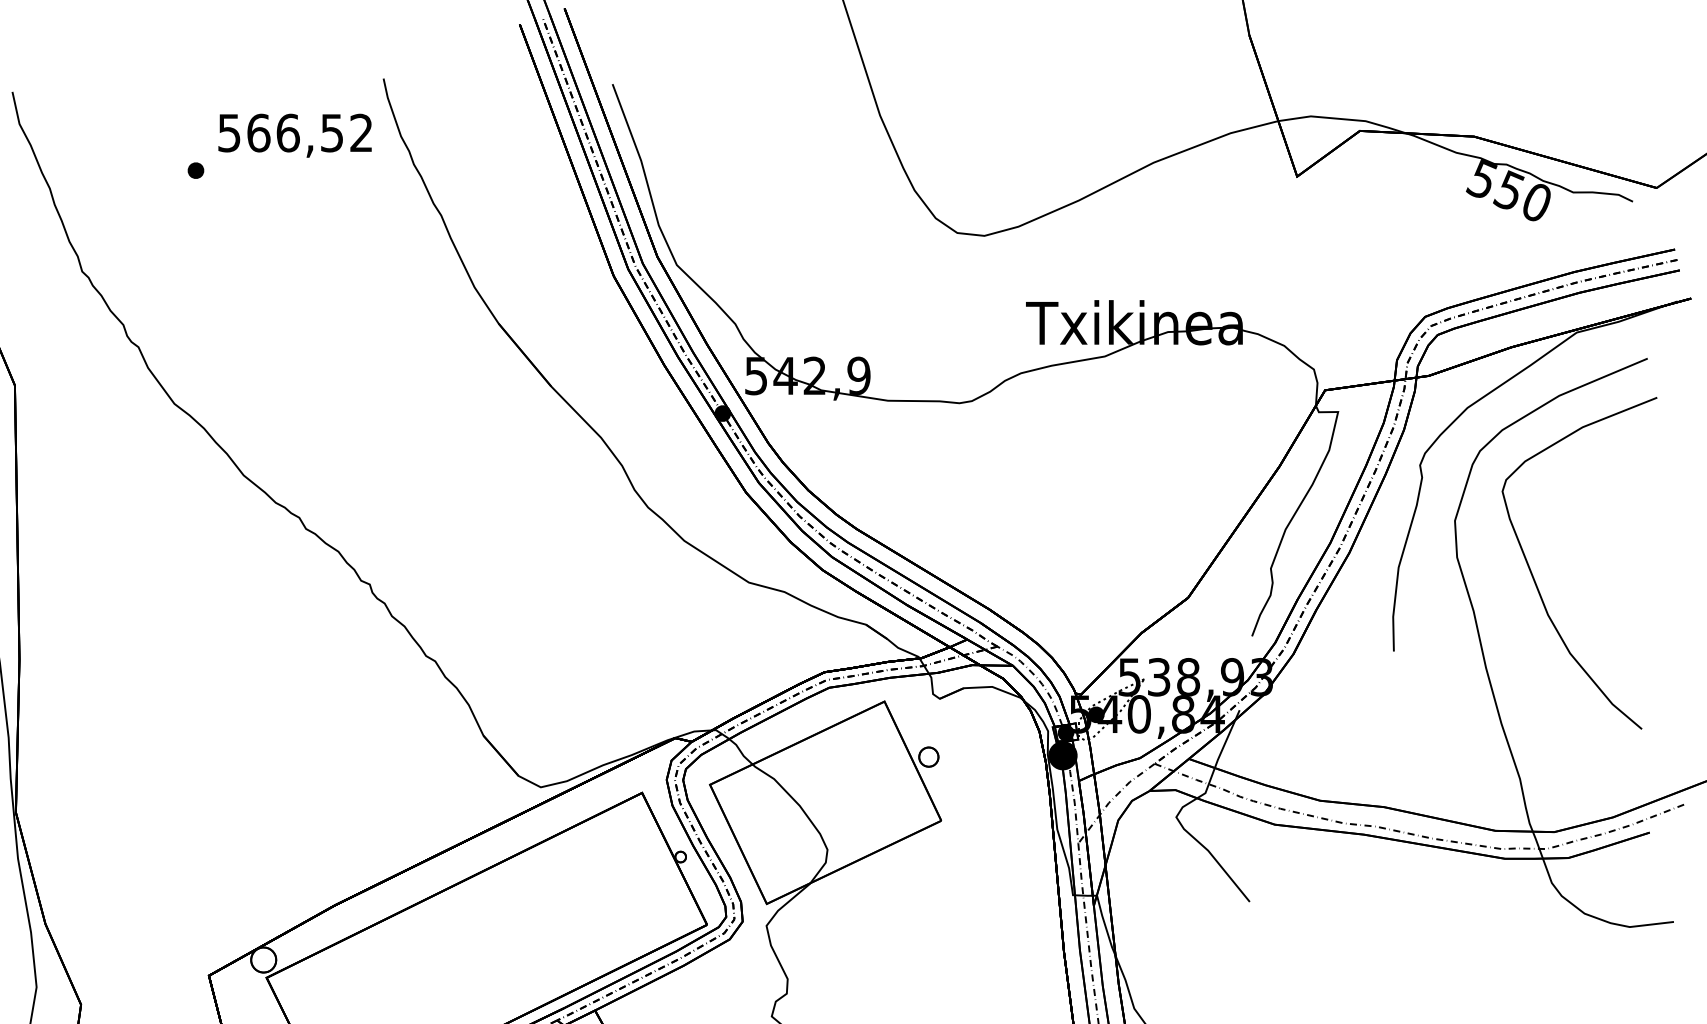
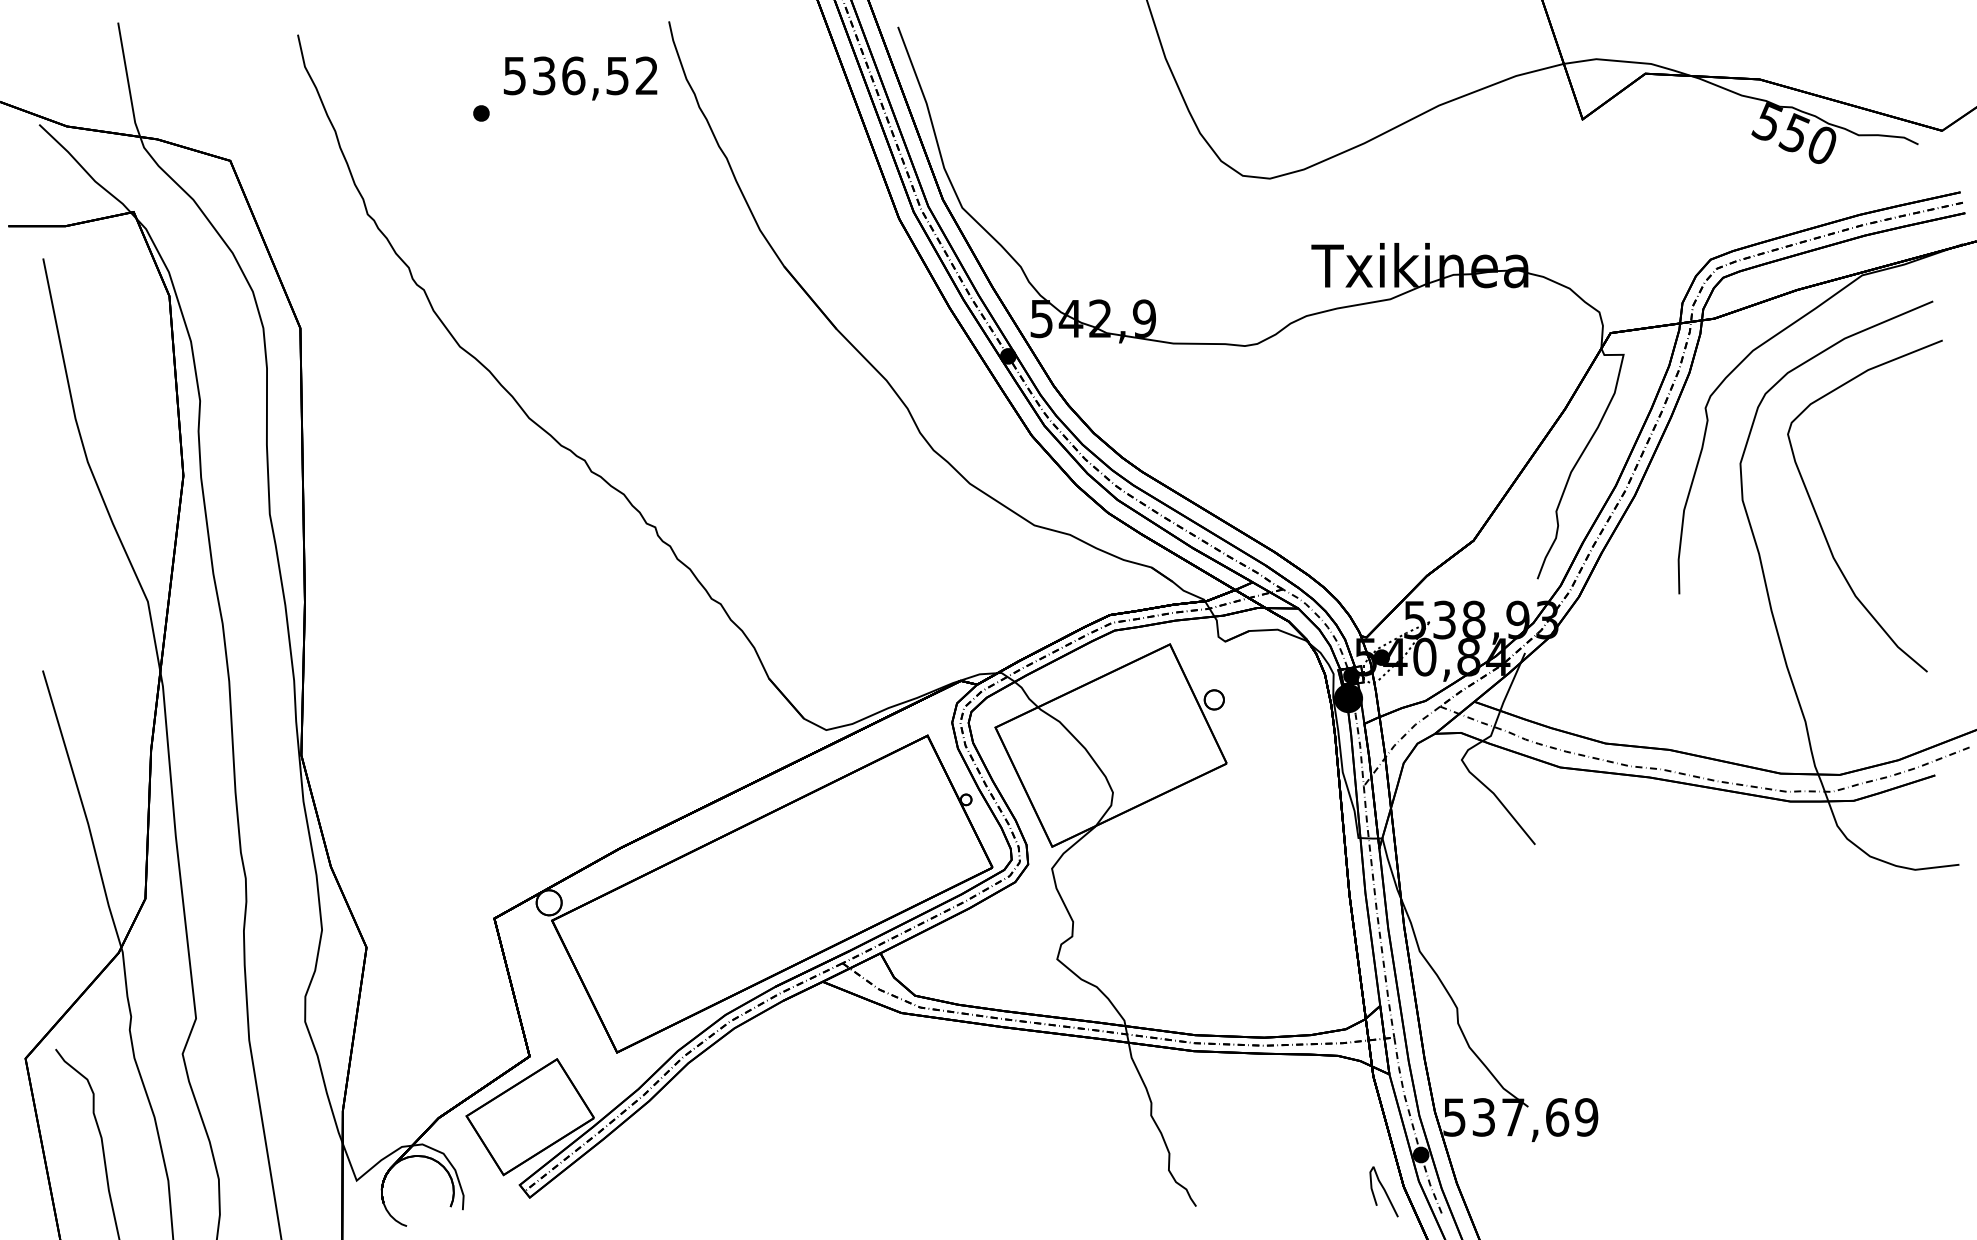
text: (259, 132) -> (544, 75), 566,52 -> 536,52

